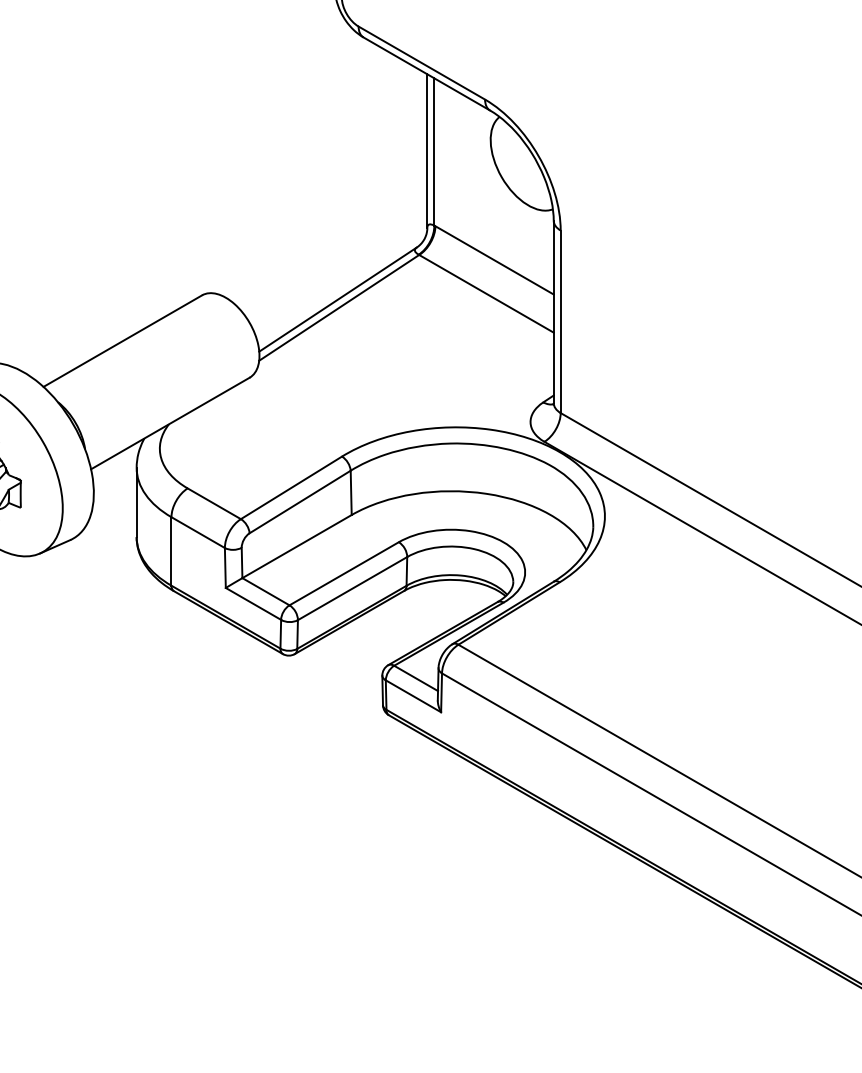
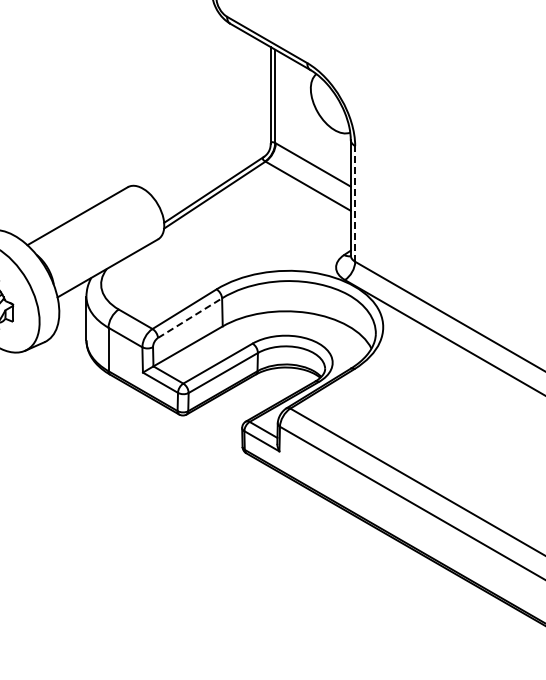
line: (561, 321) -> (355, 203), solid -> dashed
line: (300, 502) -> (190, 318), solid -> dashed

